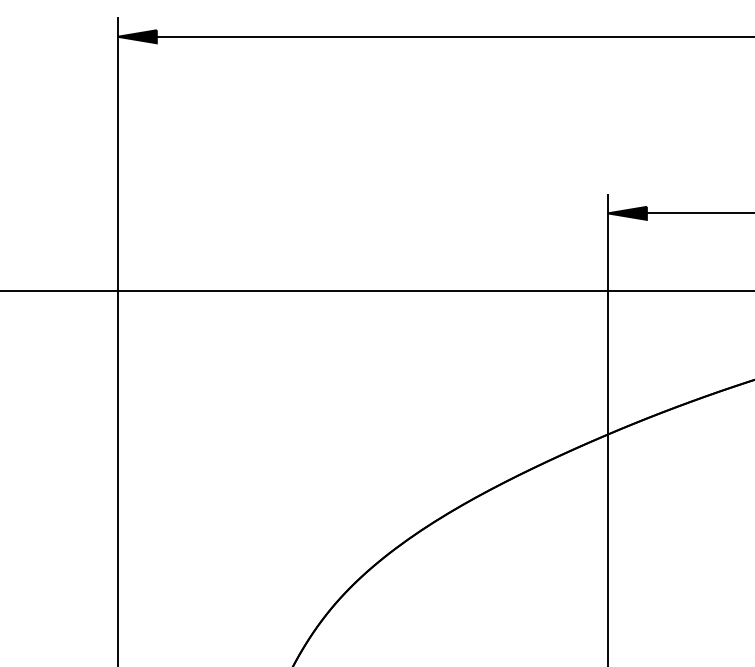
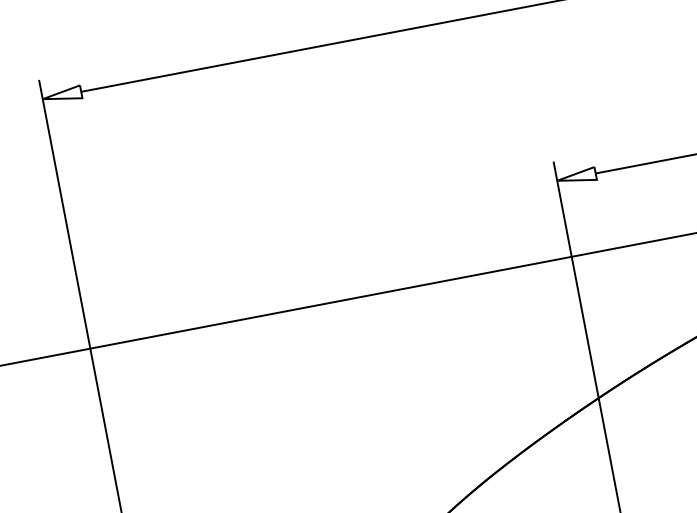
fill: (136, 36) -> (61, 95), removed
fill: (626, 212) -> (575, 176), removed

